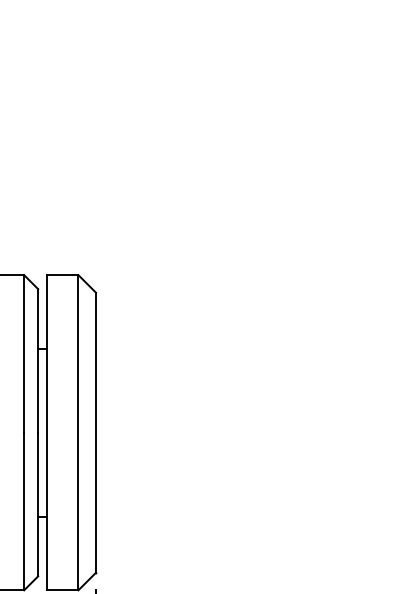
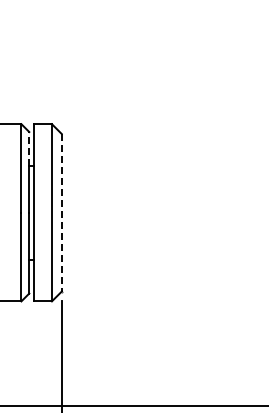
line: (38, 318) -> (29, 148), solid -> dashed
line: (95, 432) -> (61, 212), solid -> dashed

